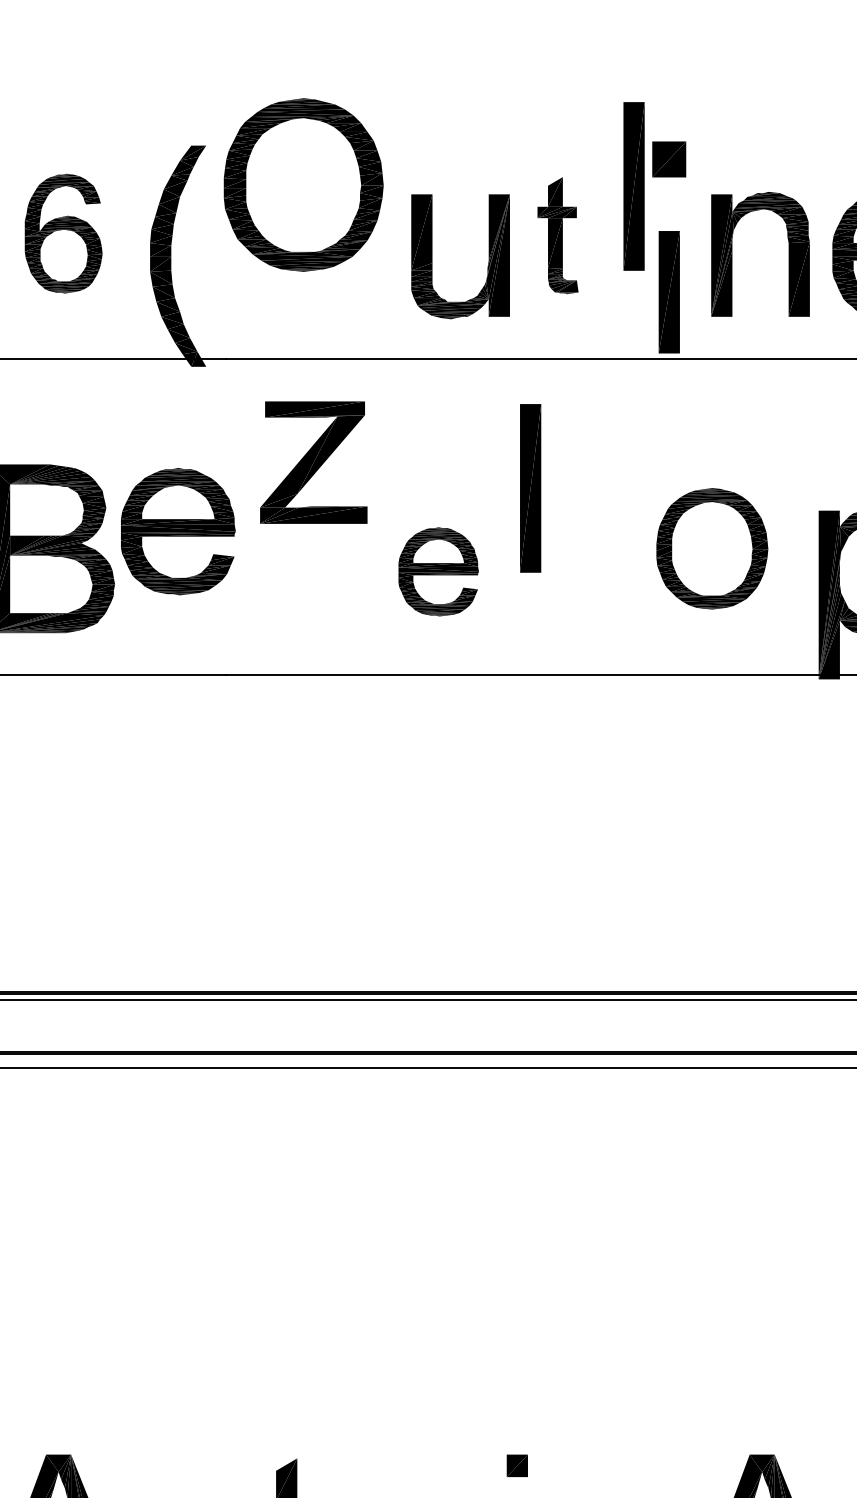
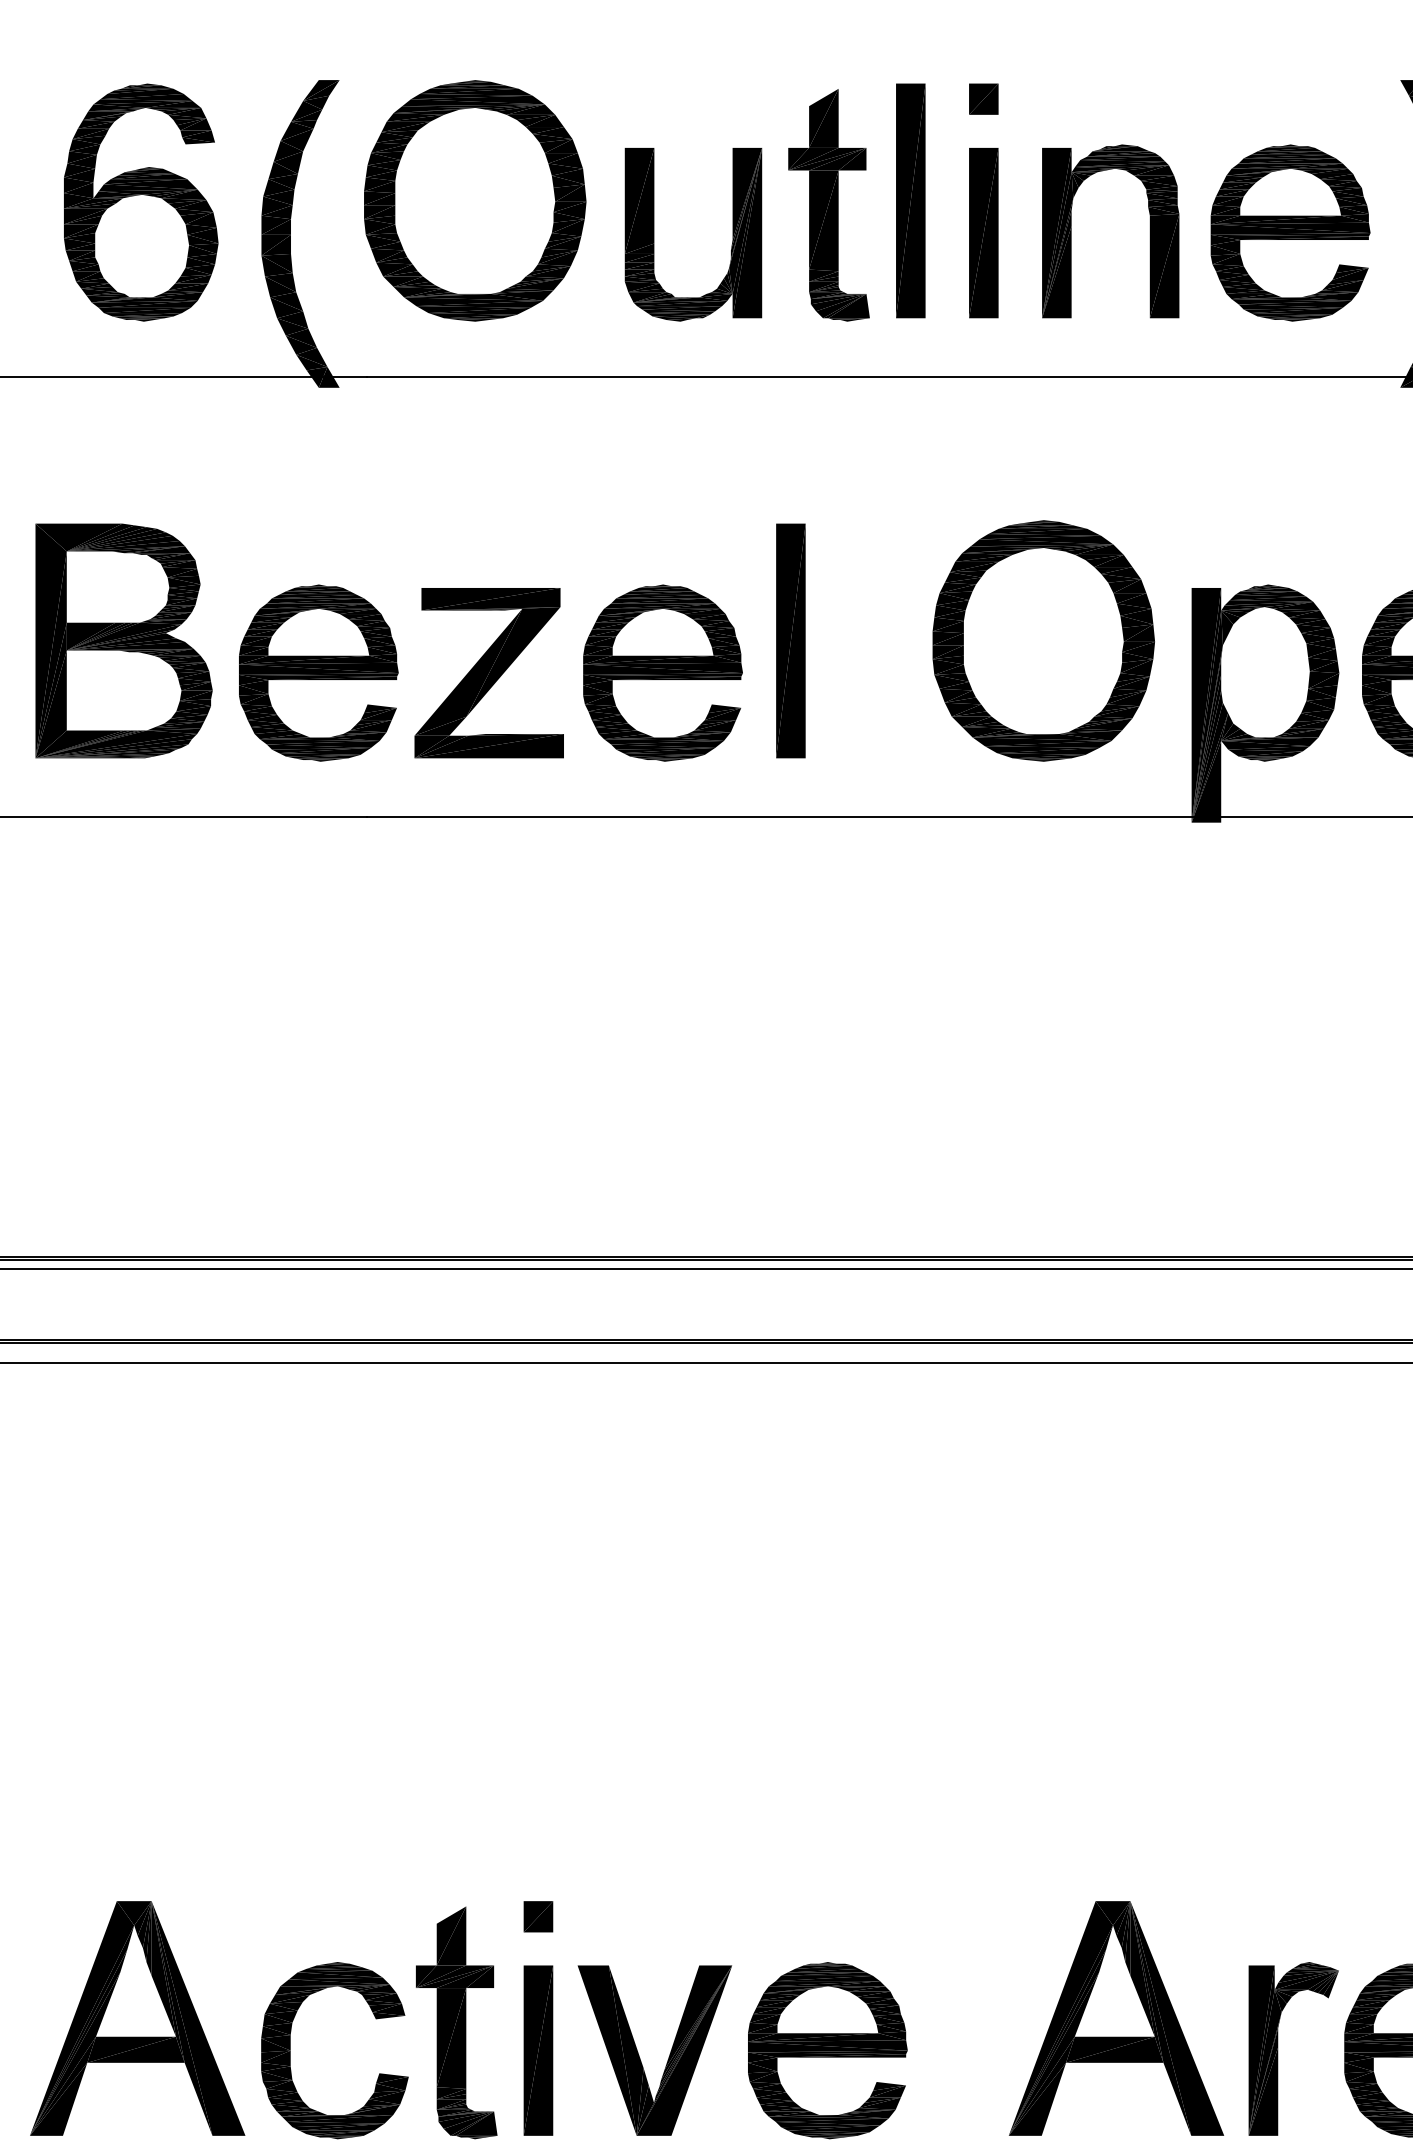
part: (669, 158) -> (983, 98), size x0.62
part: (303, 184) -> (475, 200), moved
part: (633, 186) -> (910, 200), moved
part: (63, 233) -> (141, 202), size x1.43
part: (557, 235) -> (828, 205), size x1.43
part: (669, 292) -> (983, 233), moved
part: (313, 462) -> (488, 673), moved
part: (530, 488) -> (790, 640), moved
part: (178, 531) -> (318, 672), moved
part: (712, 548) -> (1043, 640), size x1.43
part: (438, 571) -> (662, 672), size x1.43
part: (517, 1465) -> (538, 1916), moved

